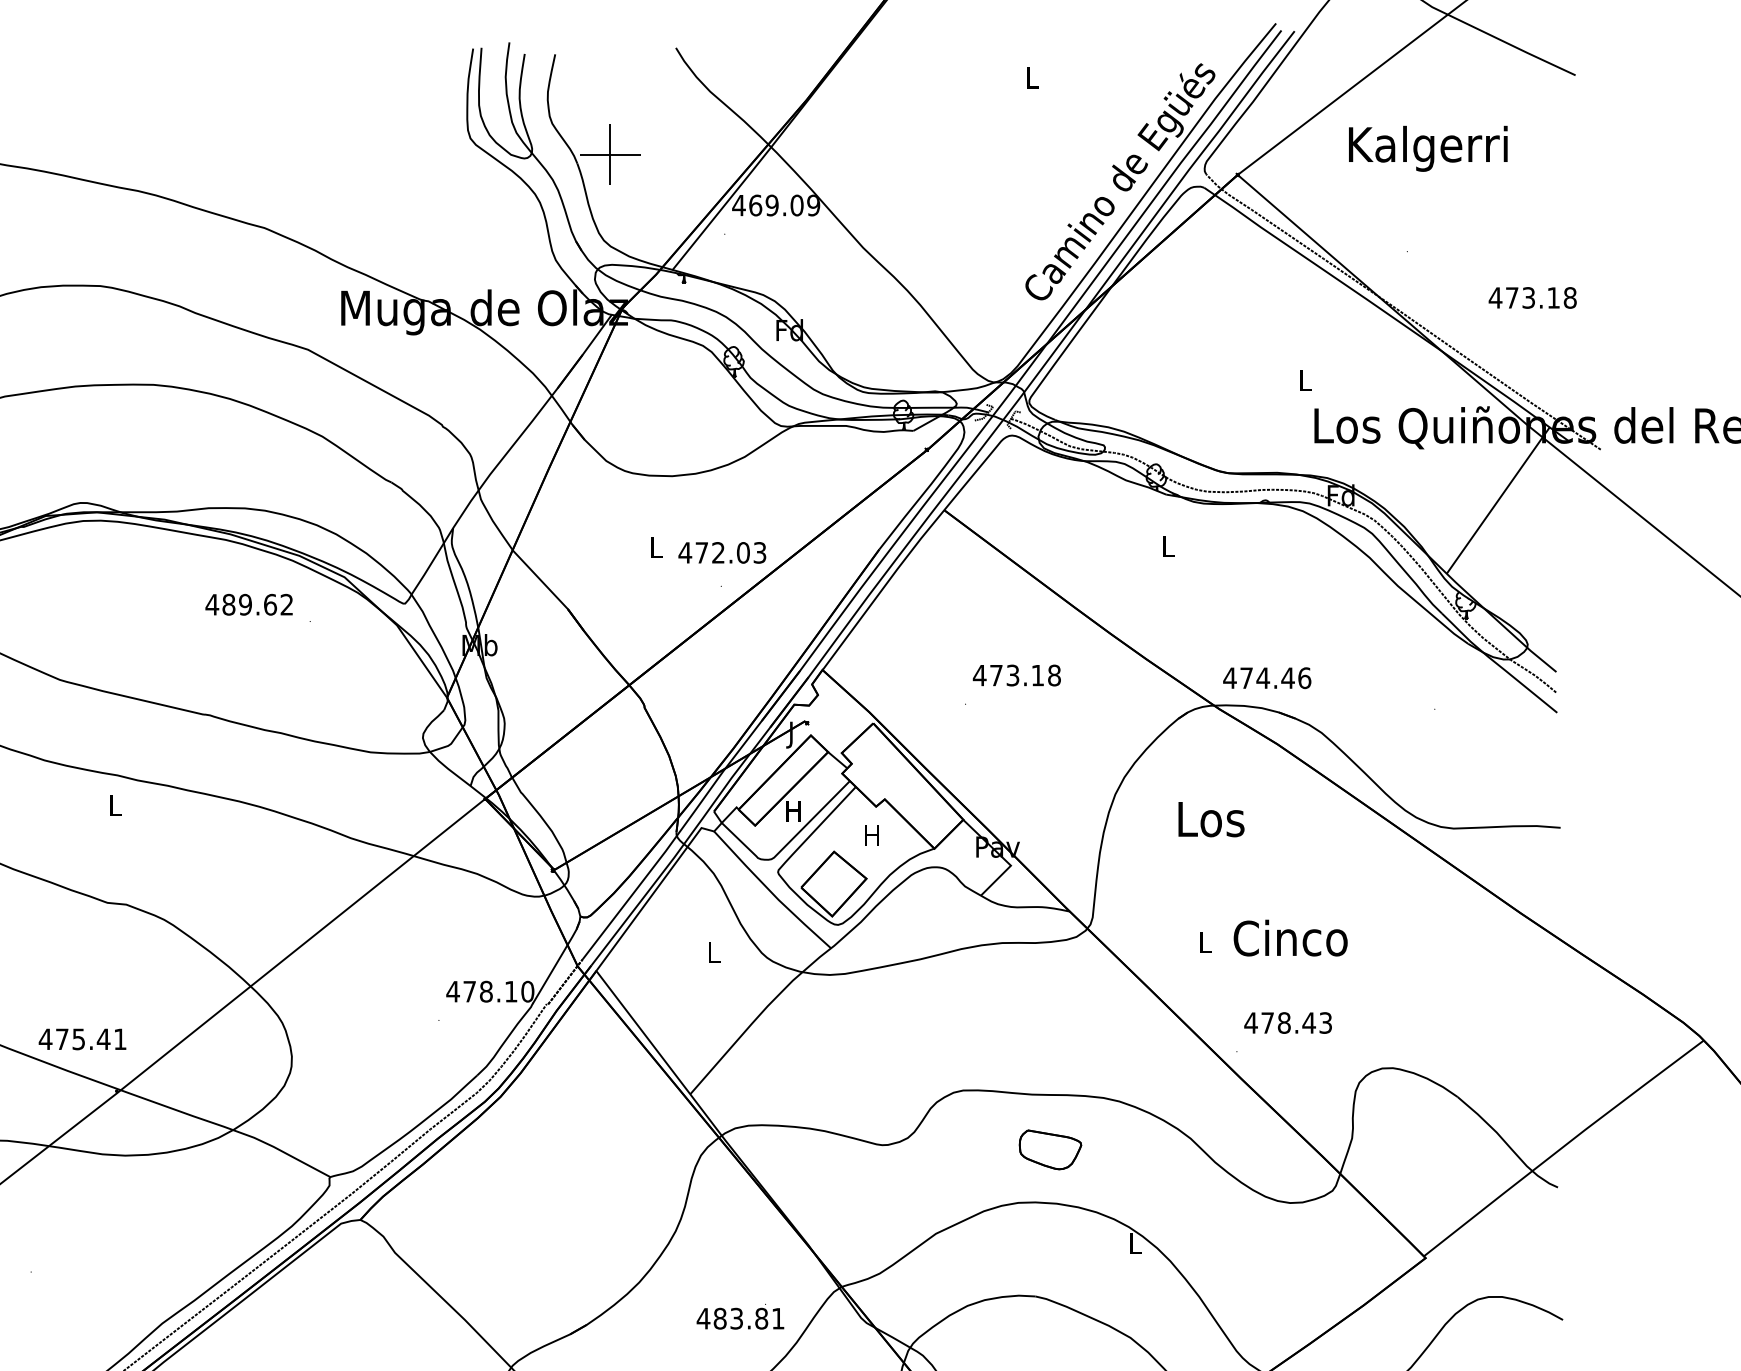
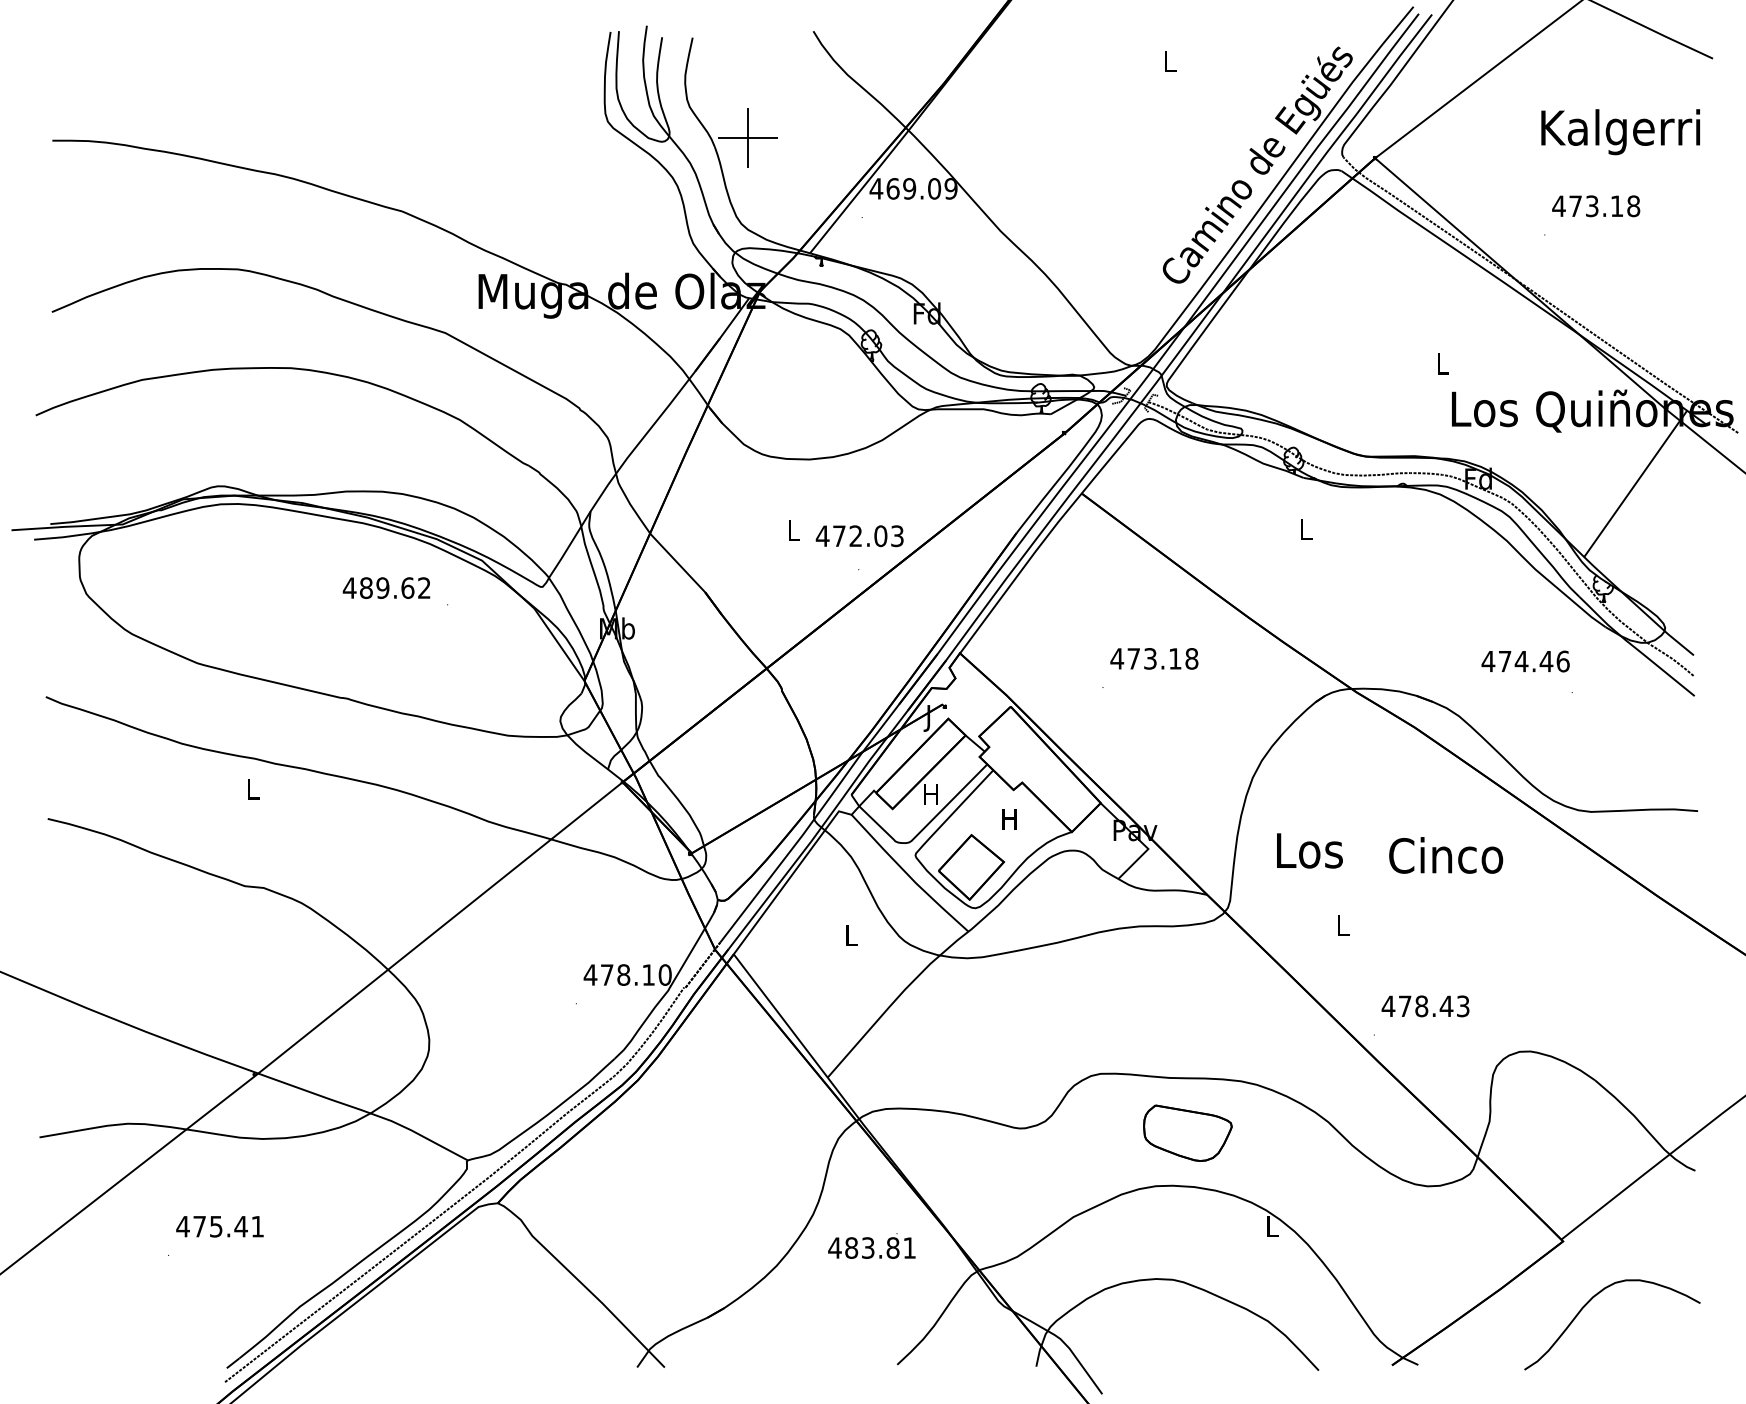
text: (1428, 149) -> (1620, 132), moved
text: (1533, 298) -> (1596, 206), moved
text: (1267, 678) -> (1525, 661), moved
text: (1211, 819) -> (1309, 850), moved
text: (1291, 938) -> (1446, 855), moved
text: (82, 1039) -> (219, 1226), moved
part: (1050, 1149) -> (1187, 1132), size x1.43
text: (740, 1316) -> (871, 1245), moved

